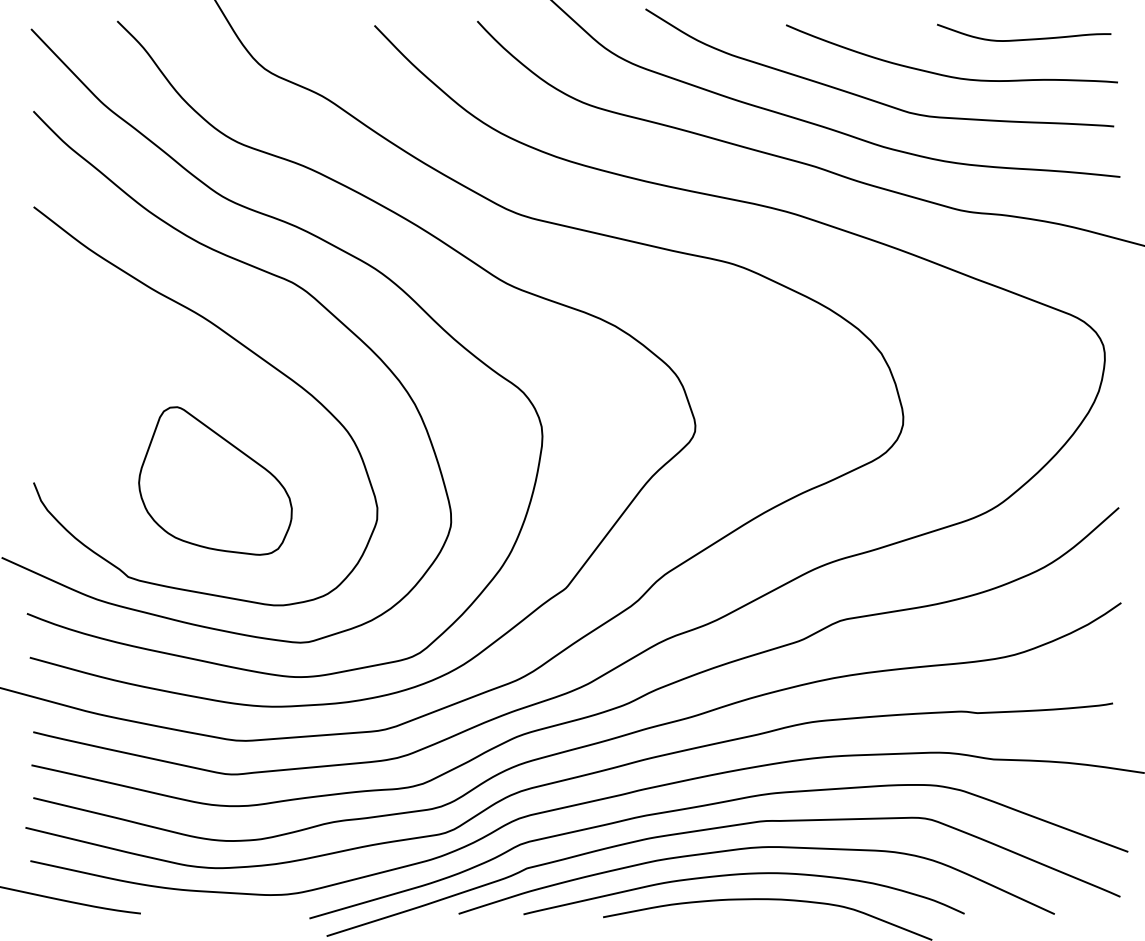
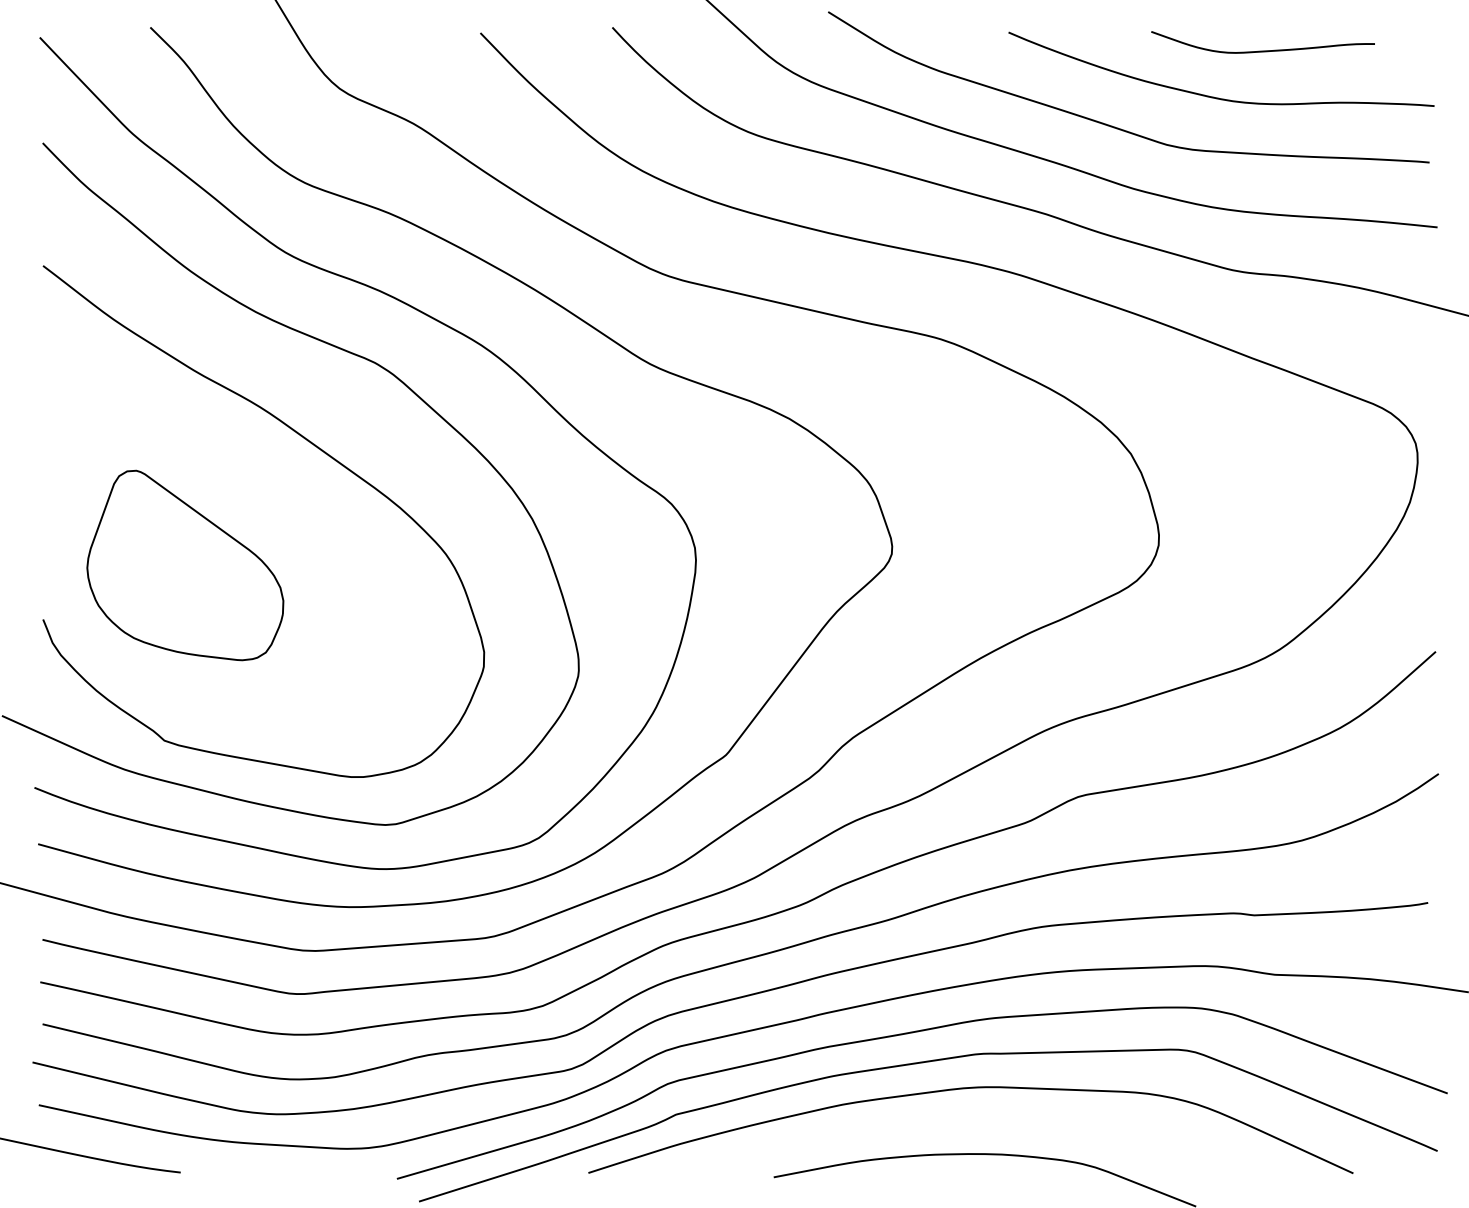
curve: (1023, 39) -> (1262, 50), moved
part: (215, 481) -> (185, 565), moved
curve: (743, 874) -> (954, 1122), removed

